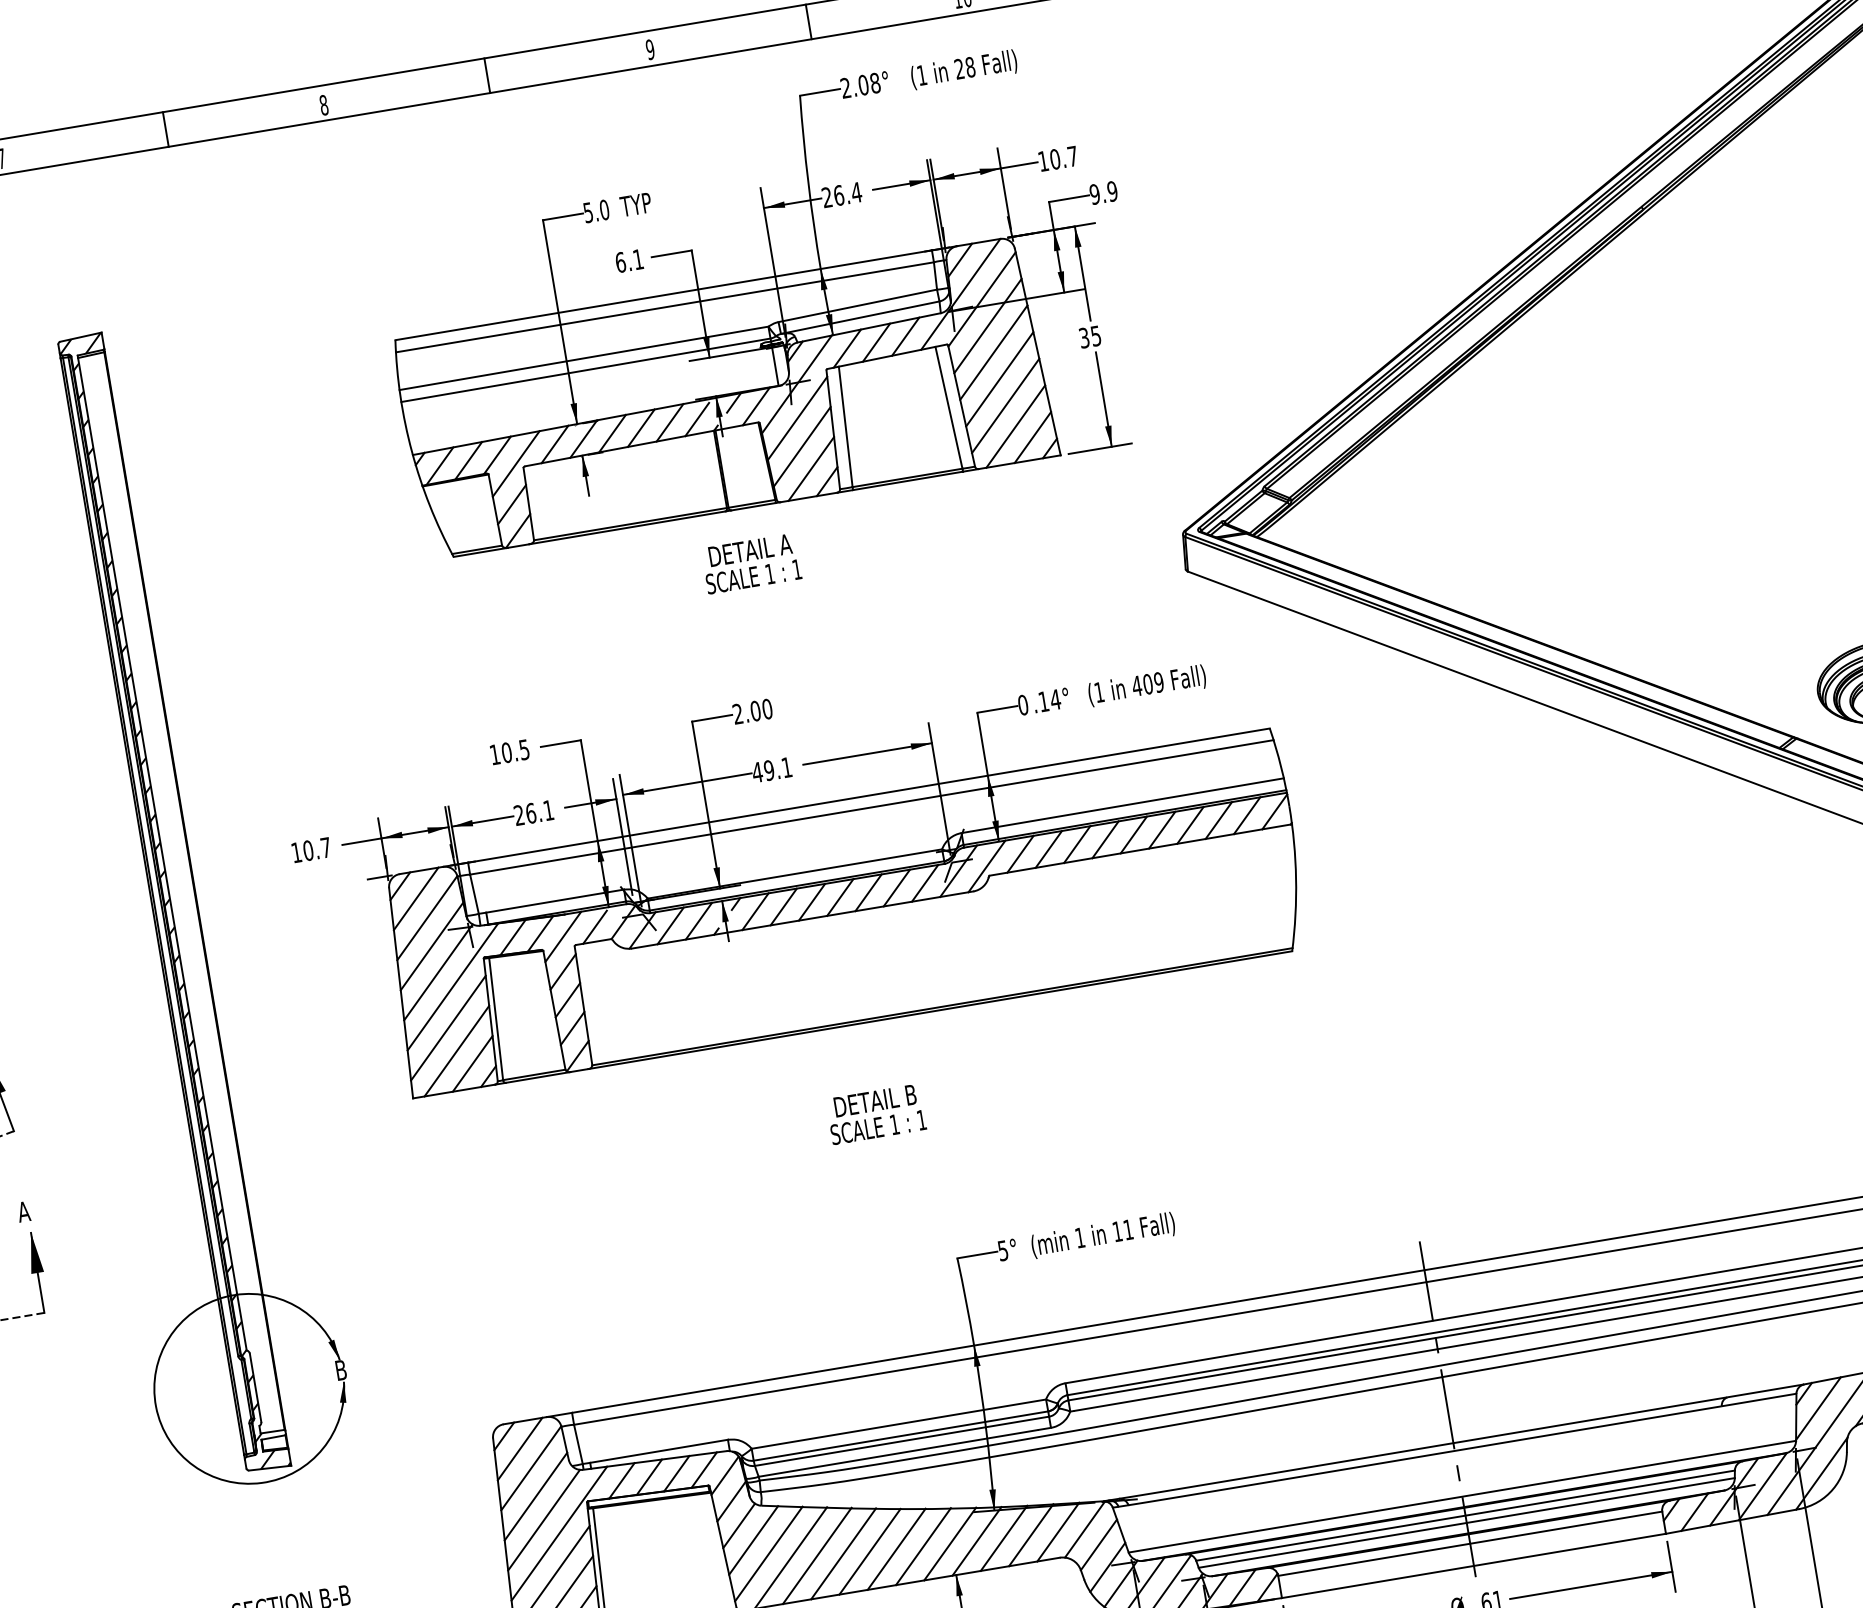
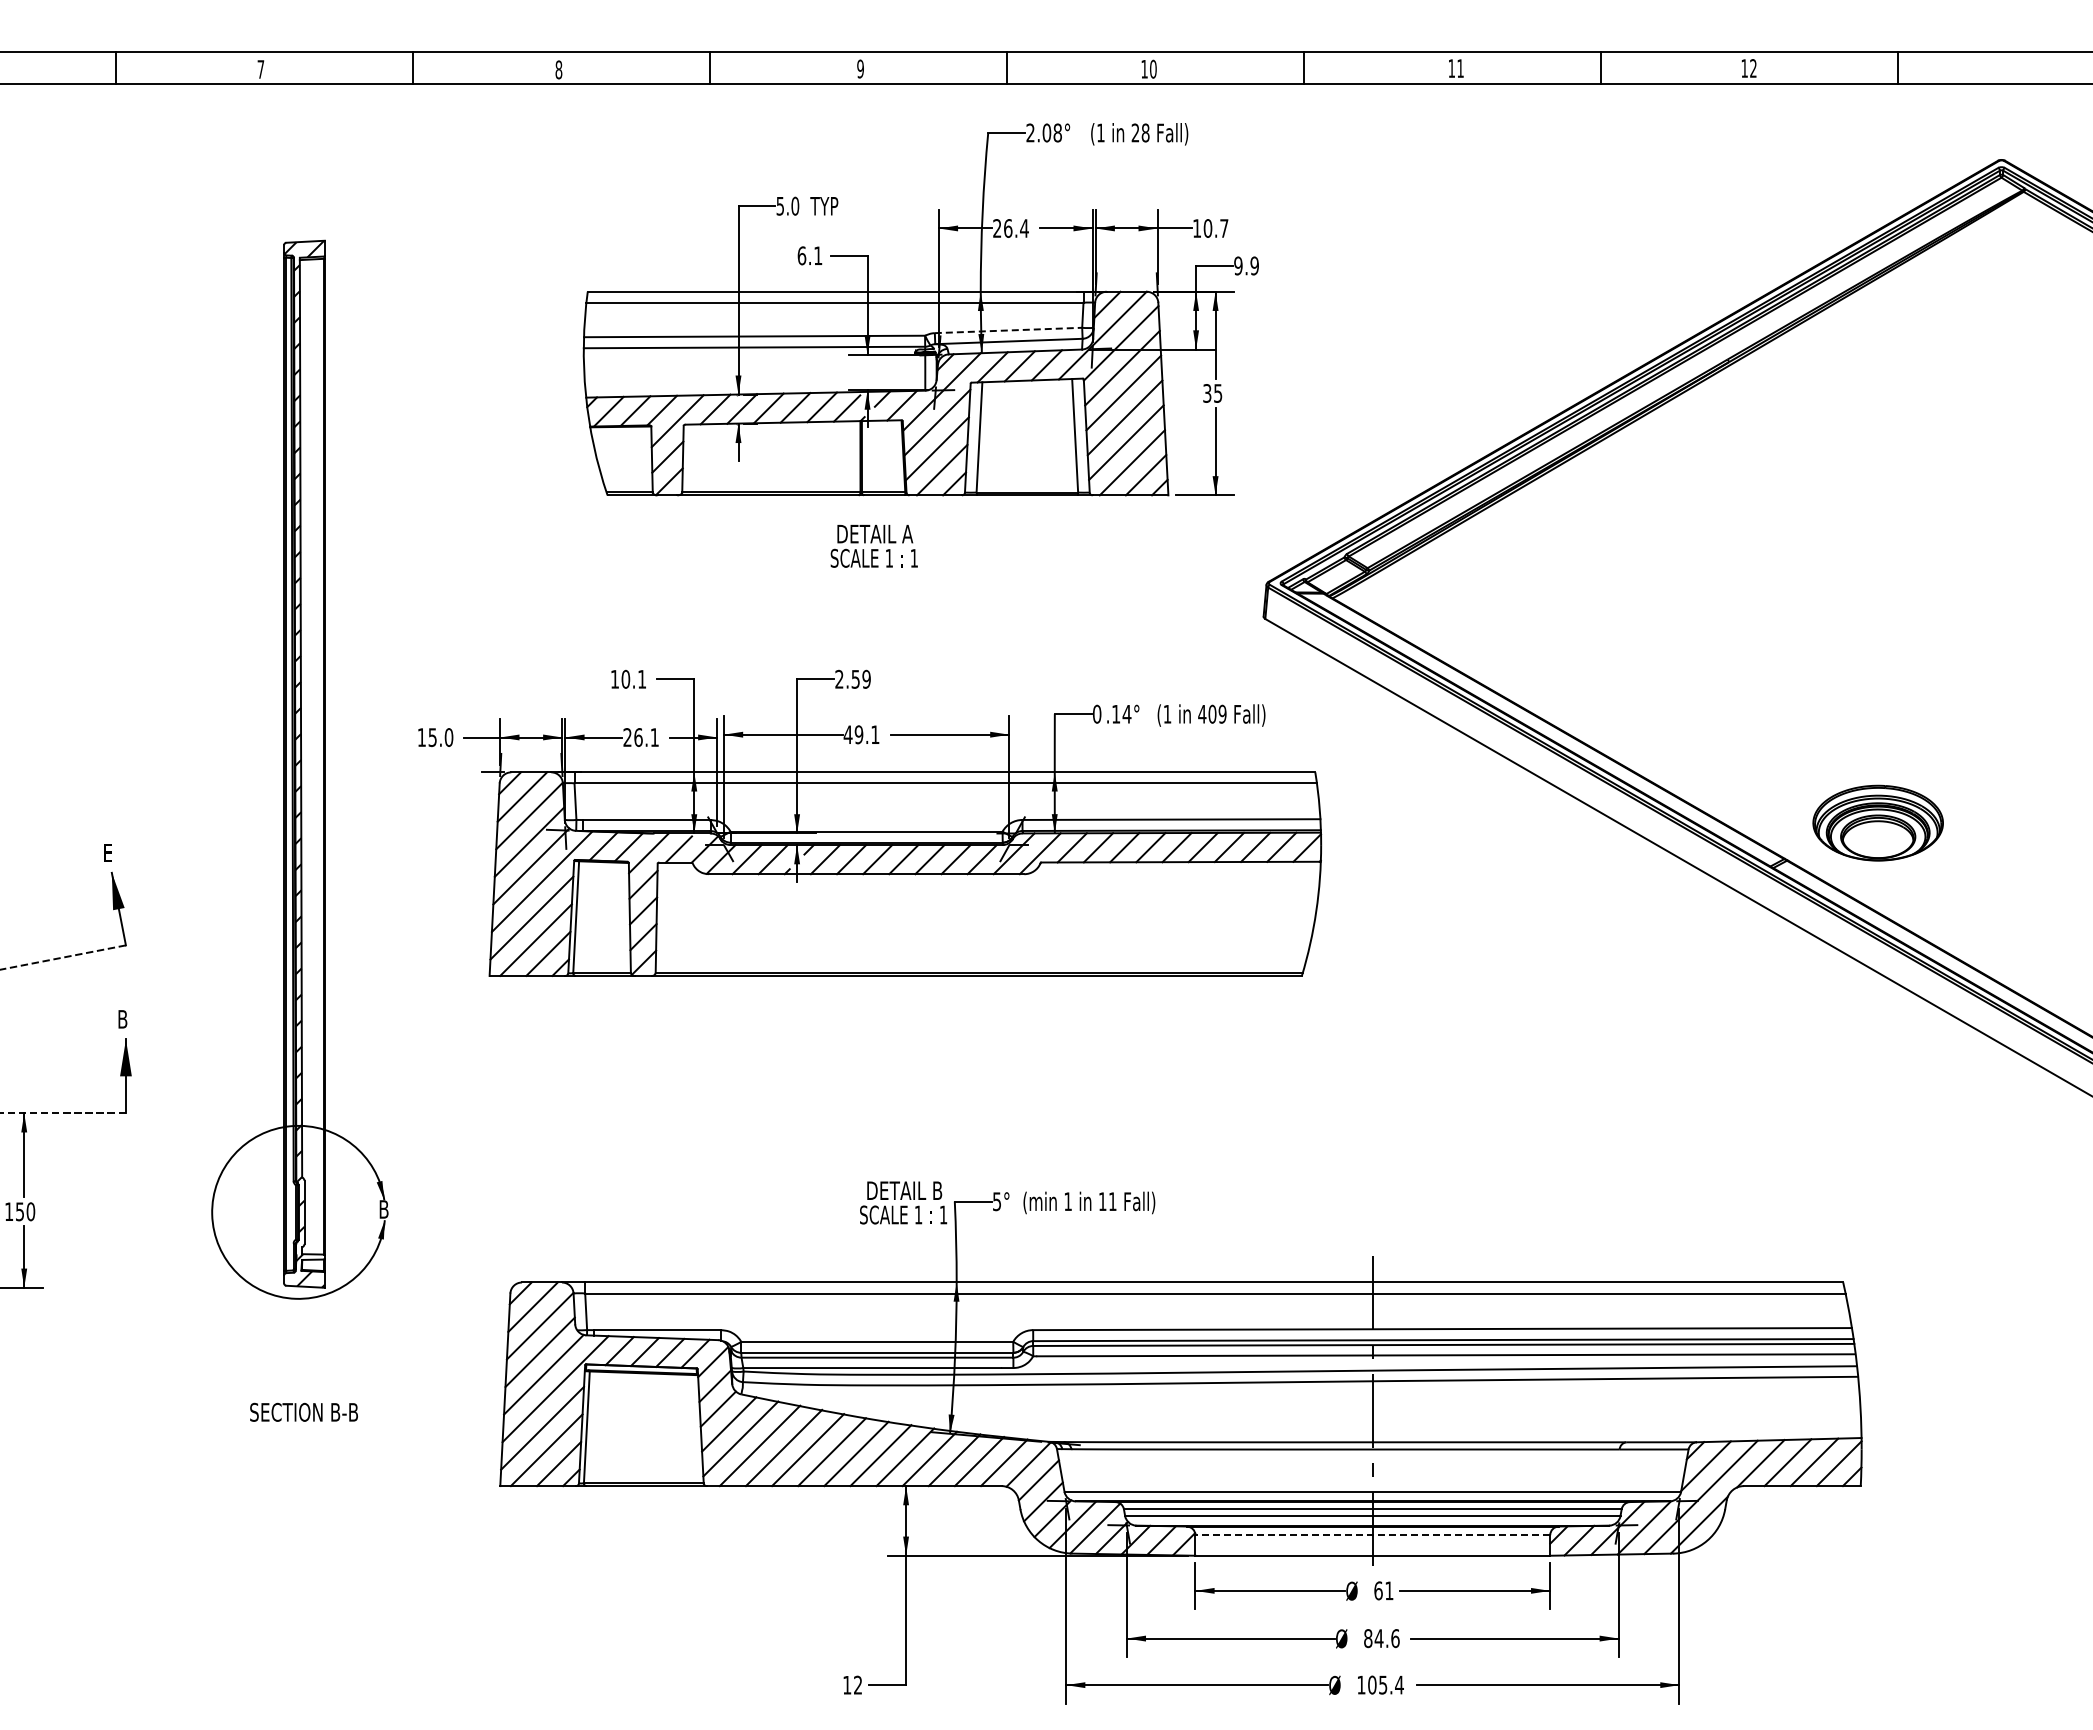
line: (857, 305) -> (1008, 330), solid -> dashed
text: (760, 709) -> (860, 678), 2.00 -> 2.59
text: (524, 749) -> (642, 679), 10.5 -> 10.1
text: (316, 849) -> (440, 737), 10.7 -> 15.0
text: (876, 1113) -> (903, 1202), moved
text: (23, 1212) -> (122, 1019), A -> B
line: (1469, 1544) -> (1372, 1535), solid -> dashed

